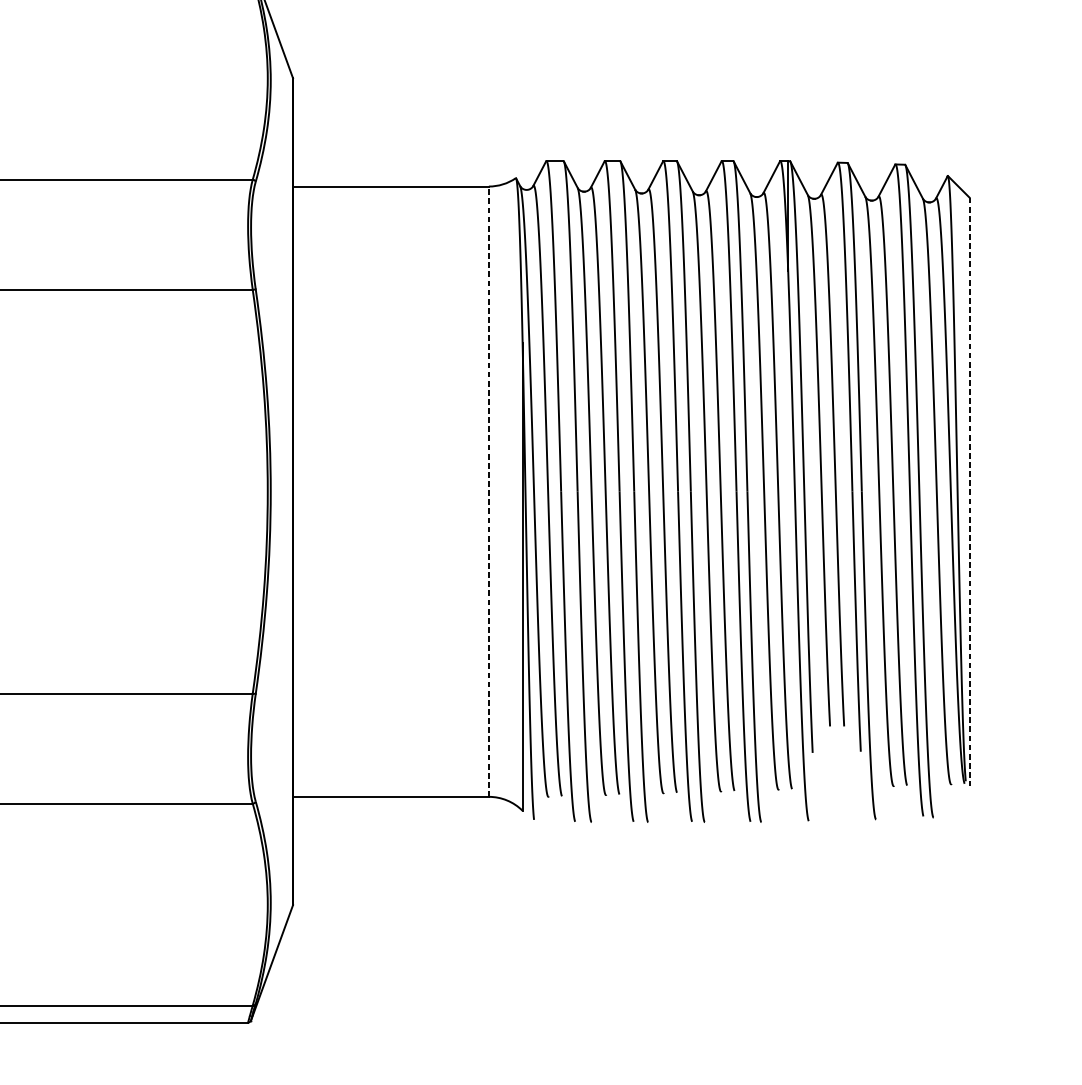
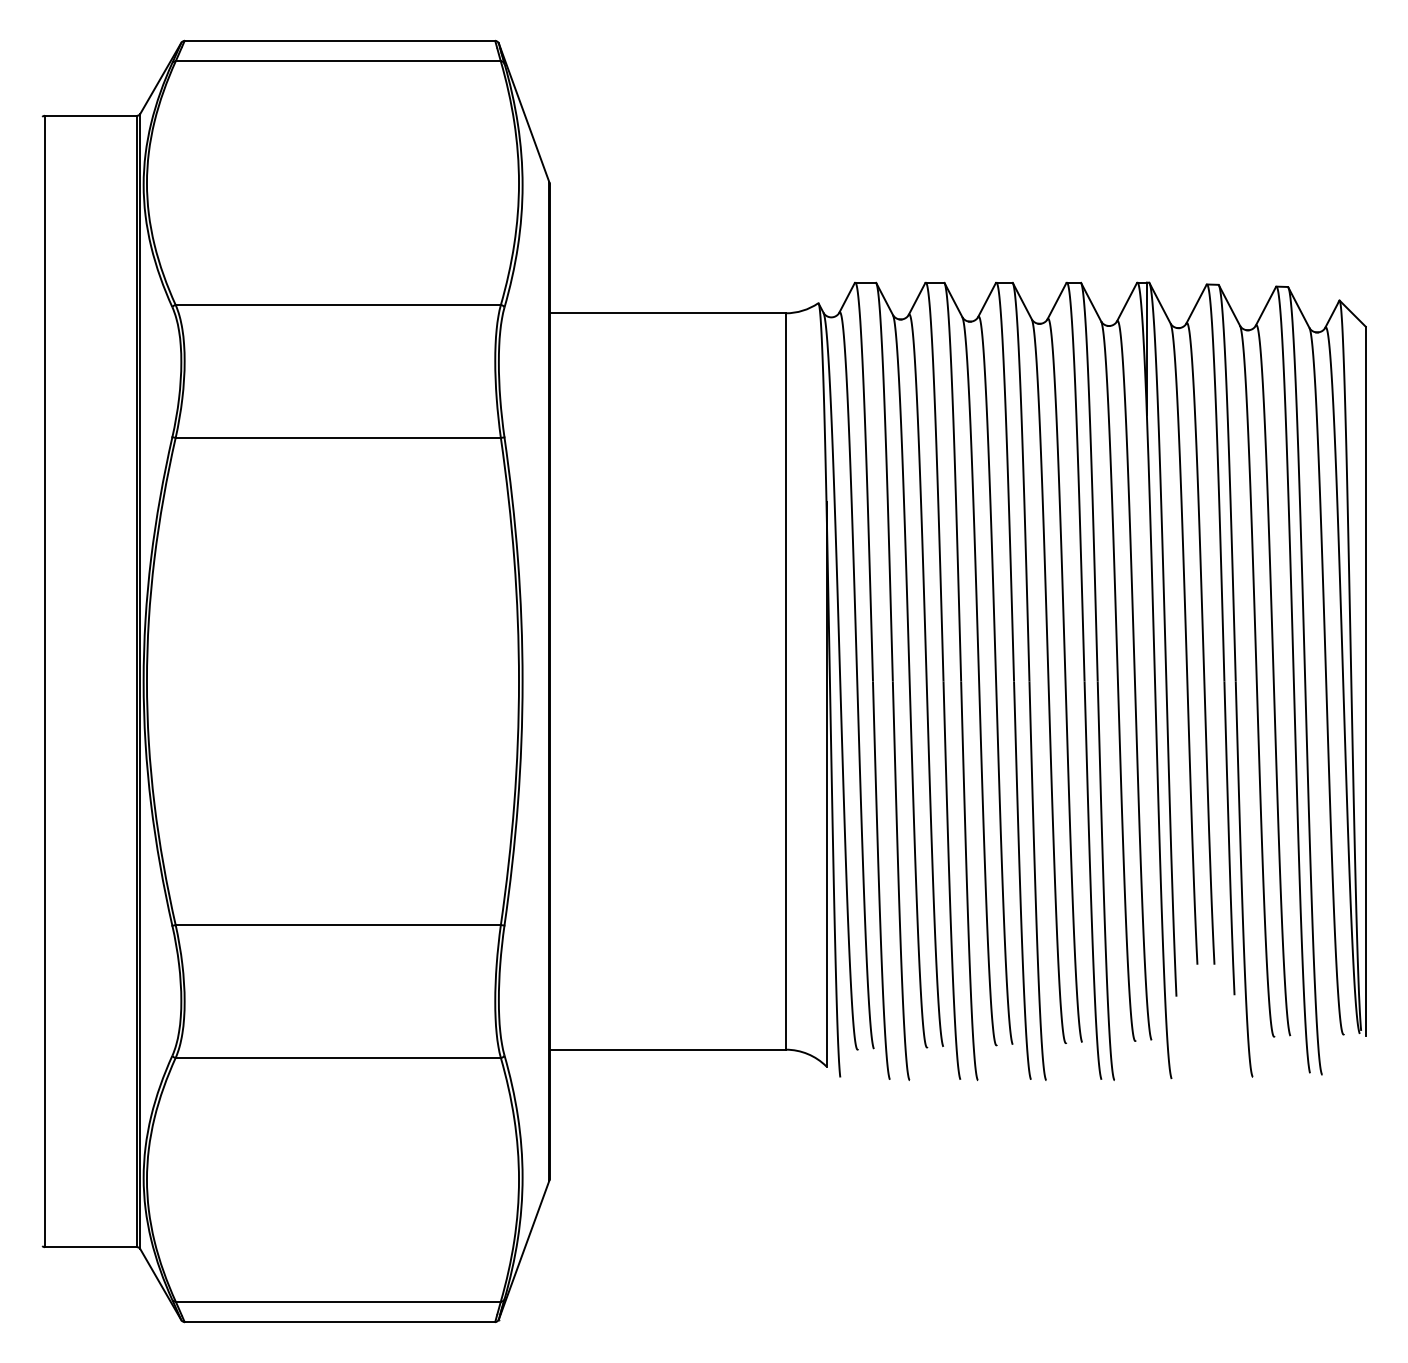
line: (488, 490) -> (785, 680), dashed -> solid
line: (969, 491) -> (1365, 681), dashed -> solid

